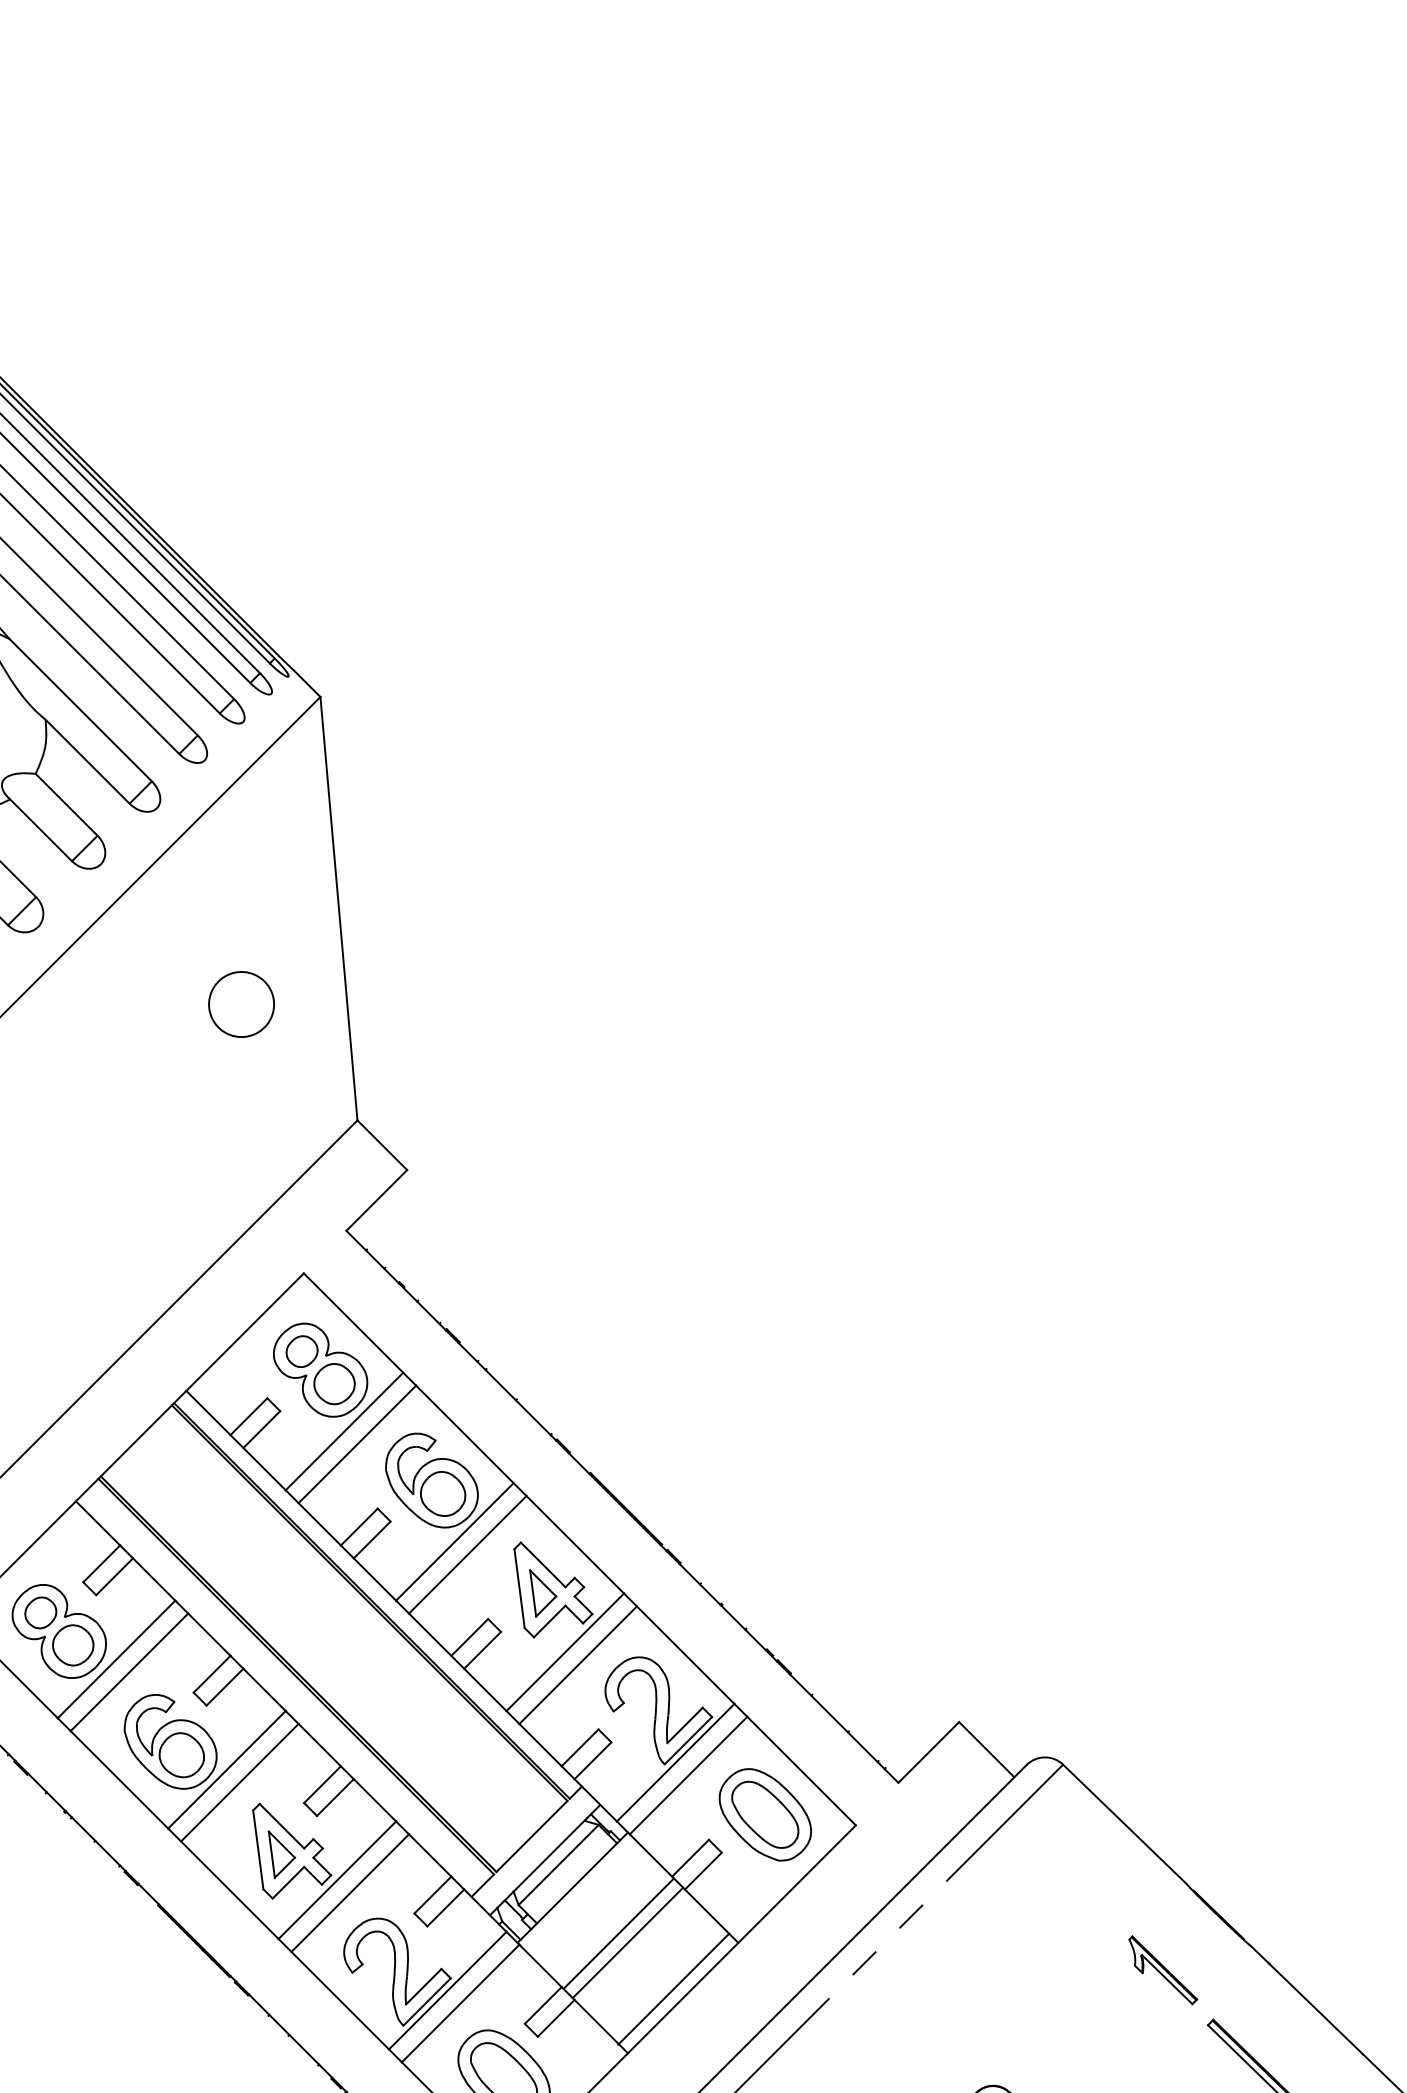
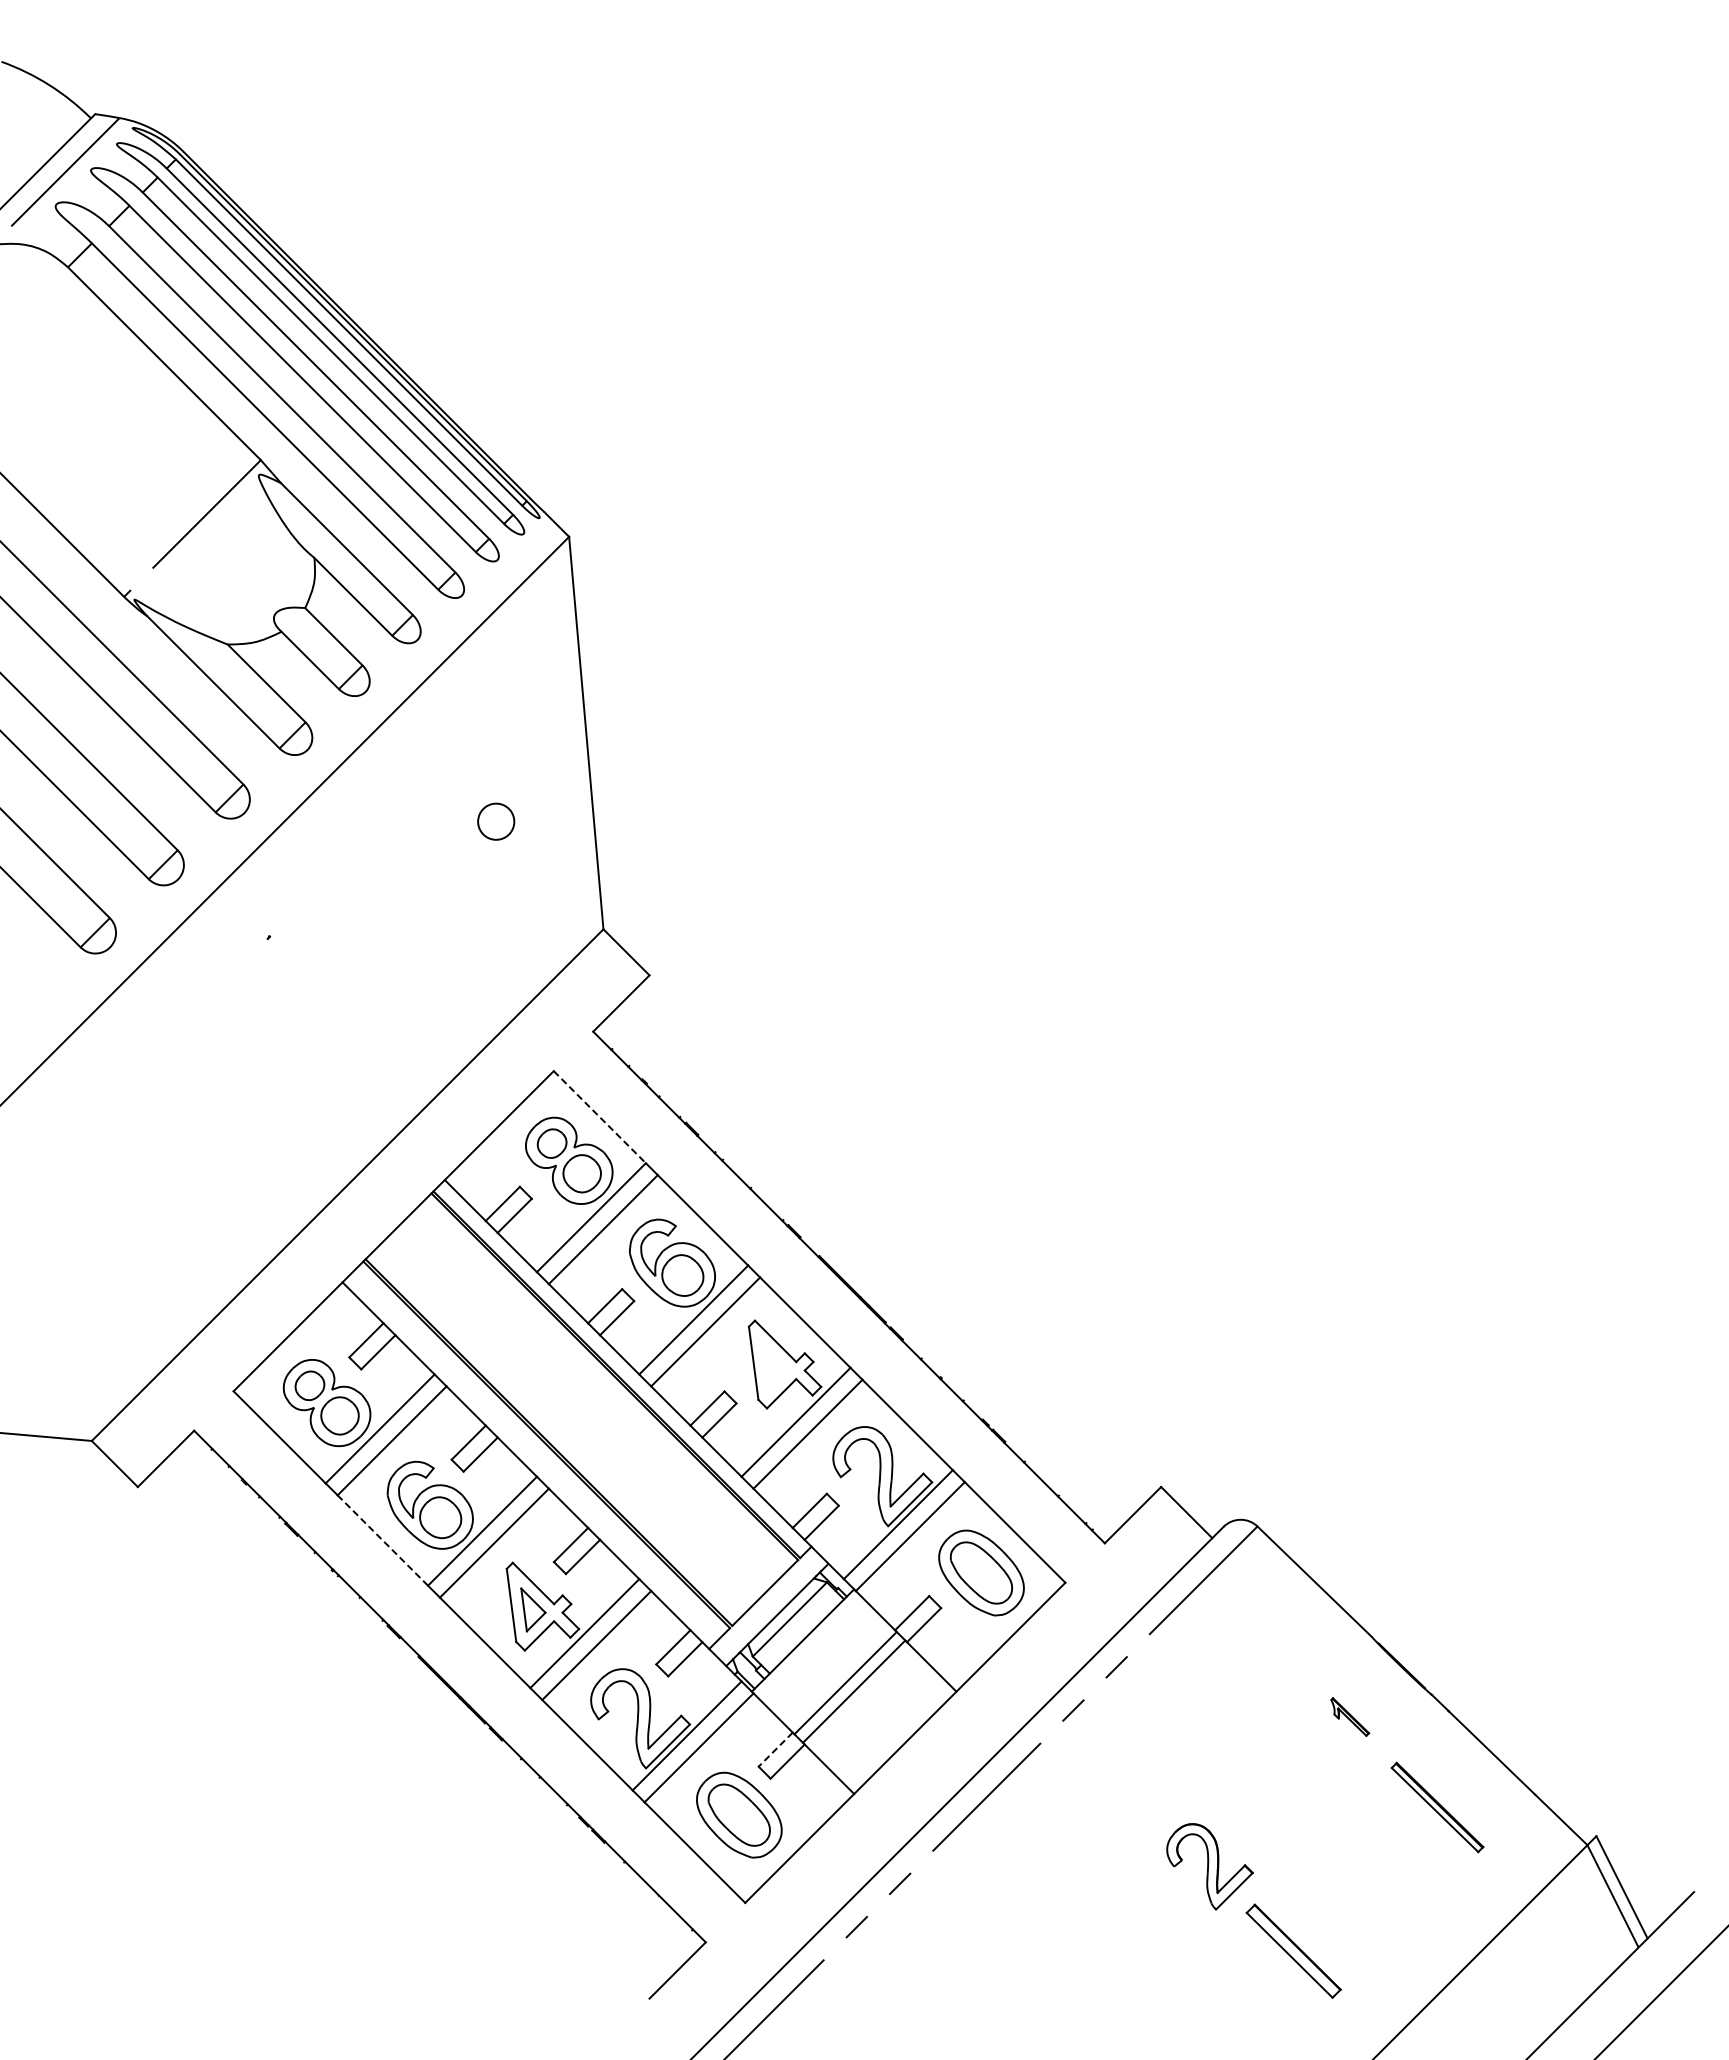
part: (242, 1004) -> (496, 821), size x0.6
line: (354, 1323) -> (600, 1117), solid -> dashed
part: (543, 1593) -> (775, 1367), removed
line: (119, 1779) -> (382, 1540), solid -> dashed
part: (1162, 1969) -> (1349, 1716), size x0.6
line: (673, 1989) -> (896, 1734), removed
line: (543, 2006) -> (775, 1750), solid -> dashed

